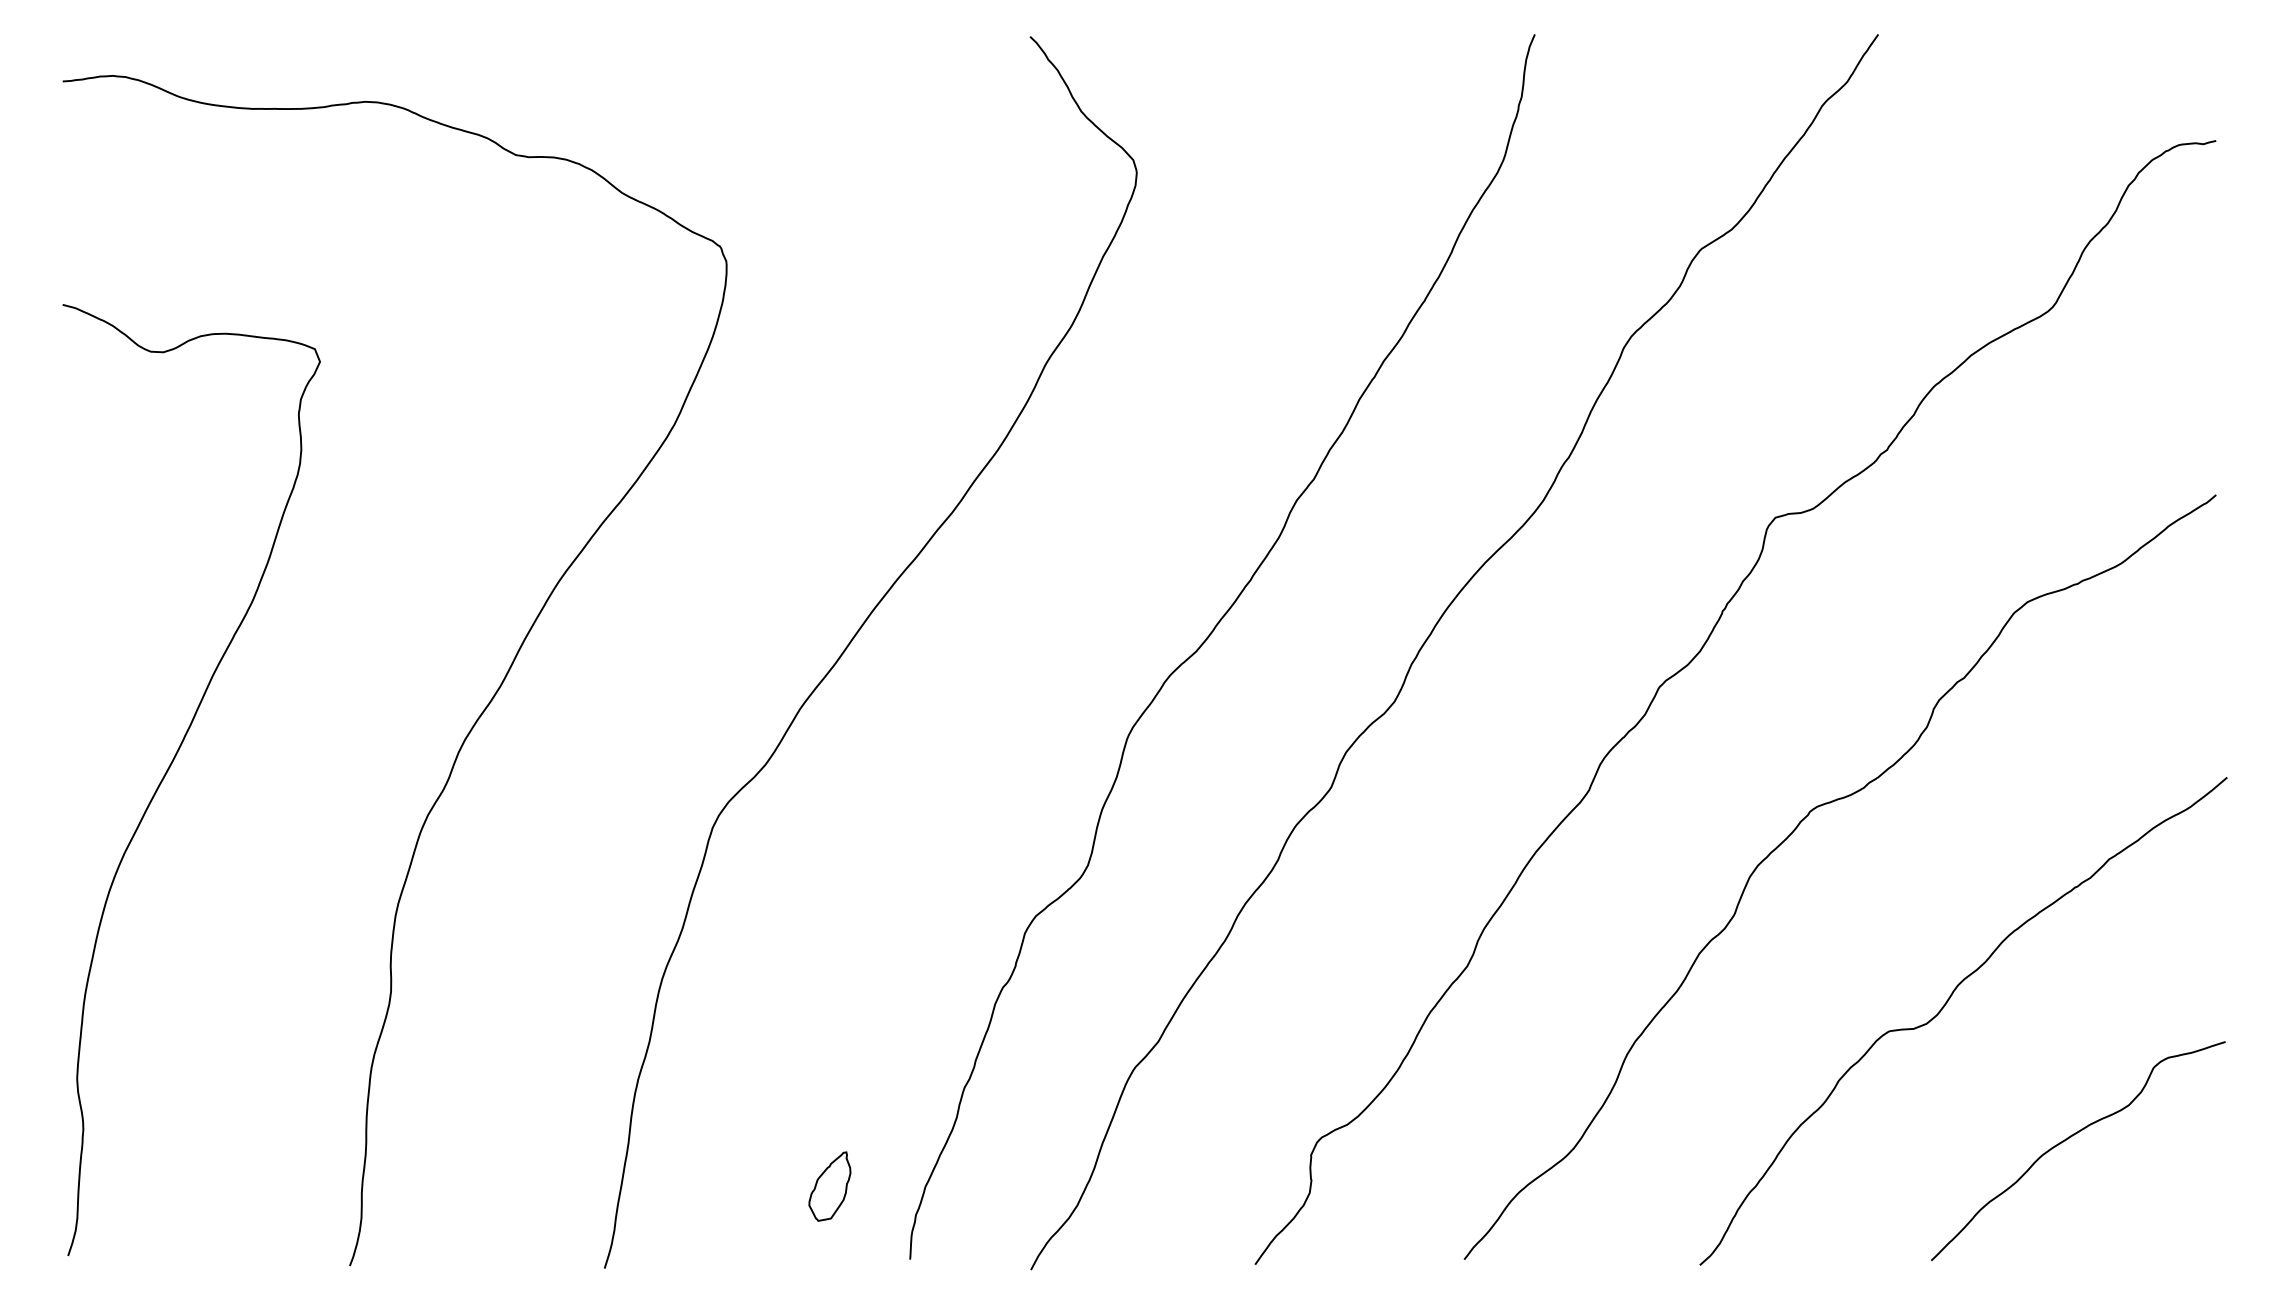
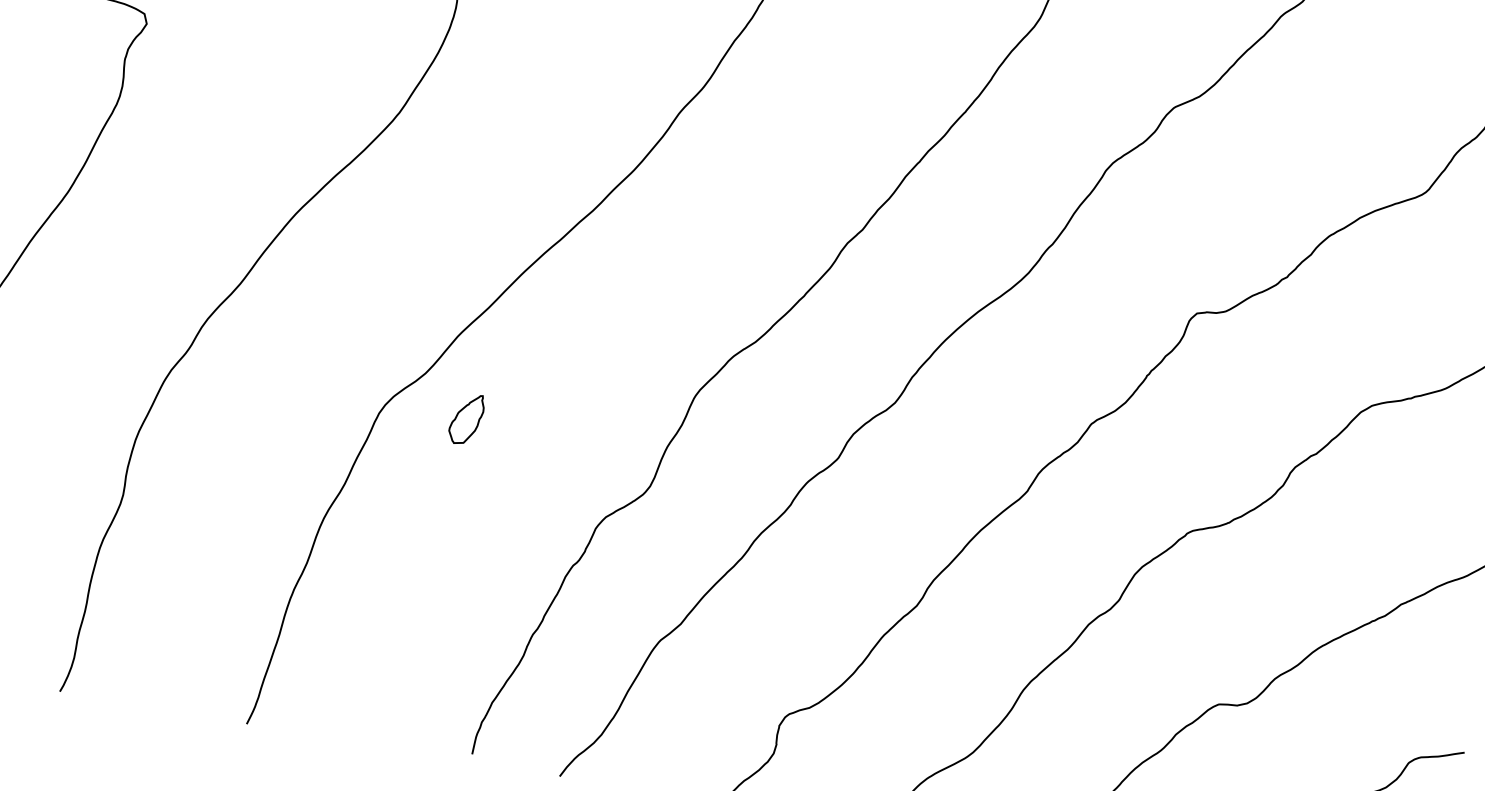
part: (829, 1186) -> (466, 419), moved

